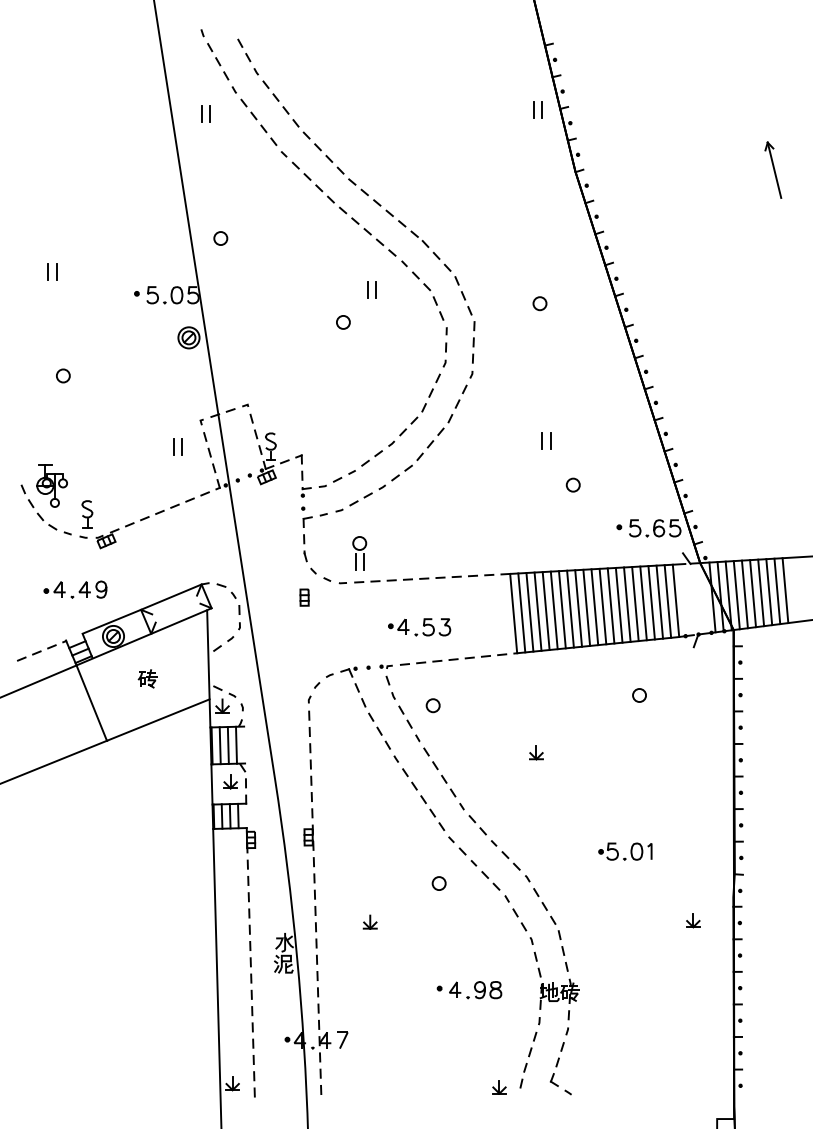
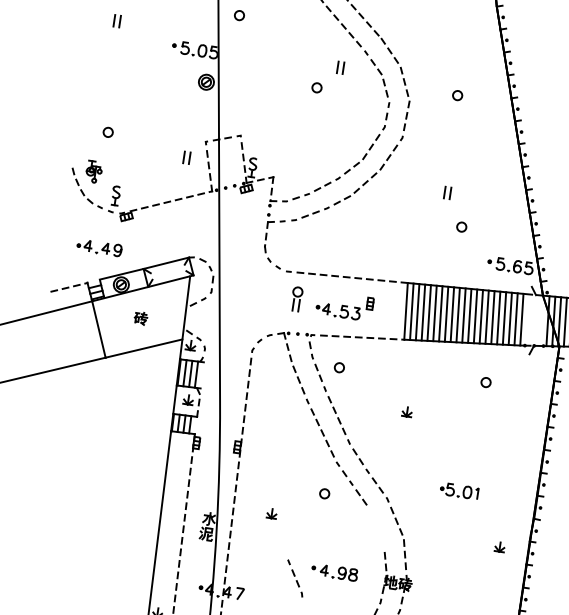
circle: (63, 375) -> (108, 132), moved
part: (51, 485) -> (93, 171), size x0.7
part: (359, 553) -> (296, 299), moved
part: (304, 597) -> (370, 303), moved
part: (518, 919) -> (294, 578), moved

